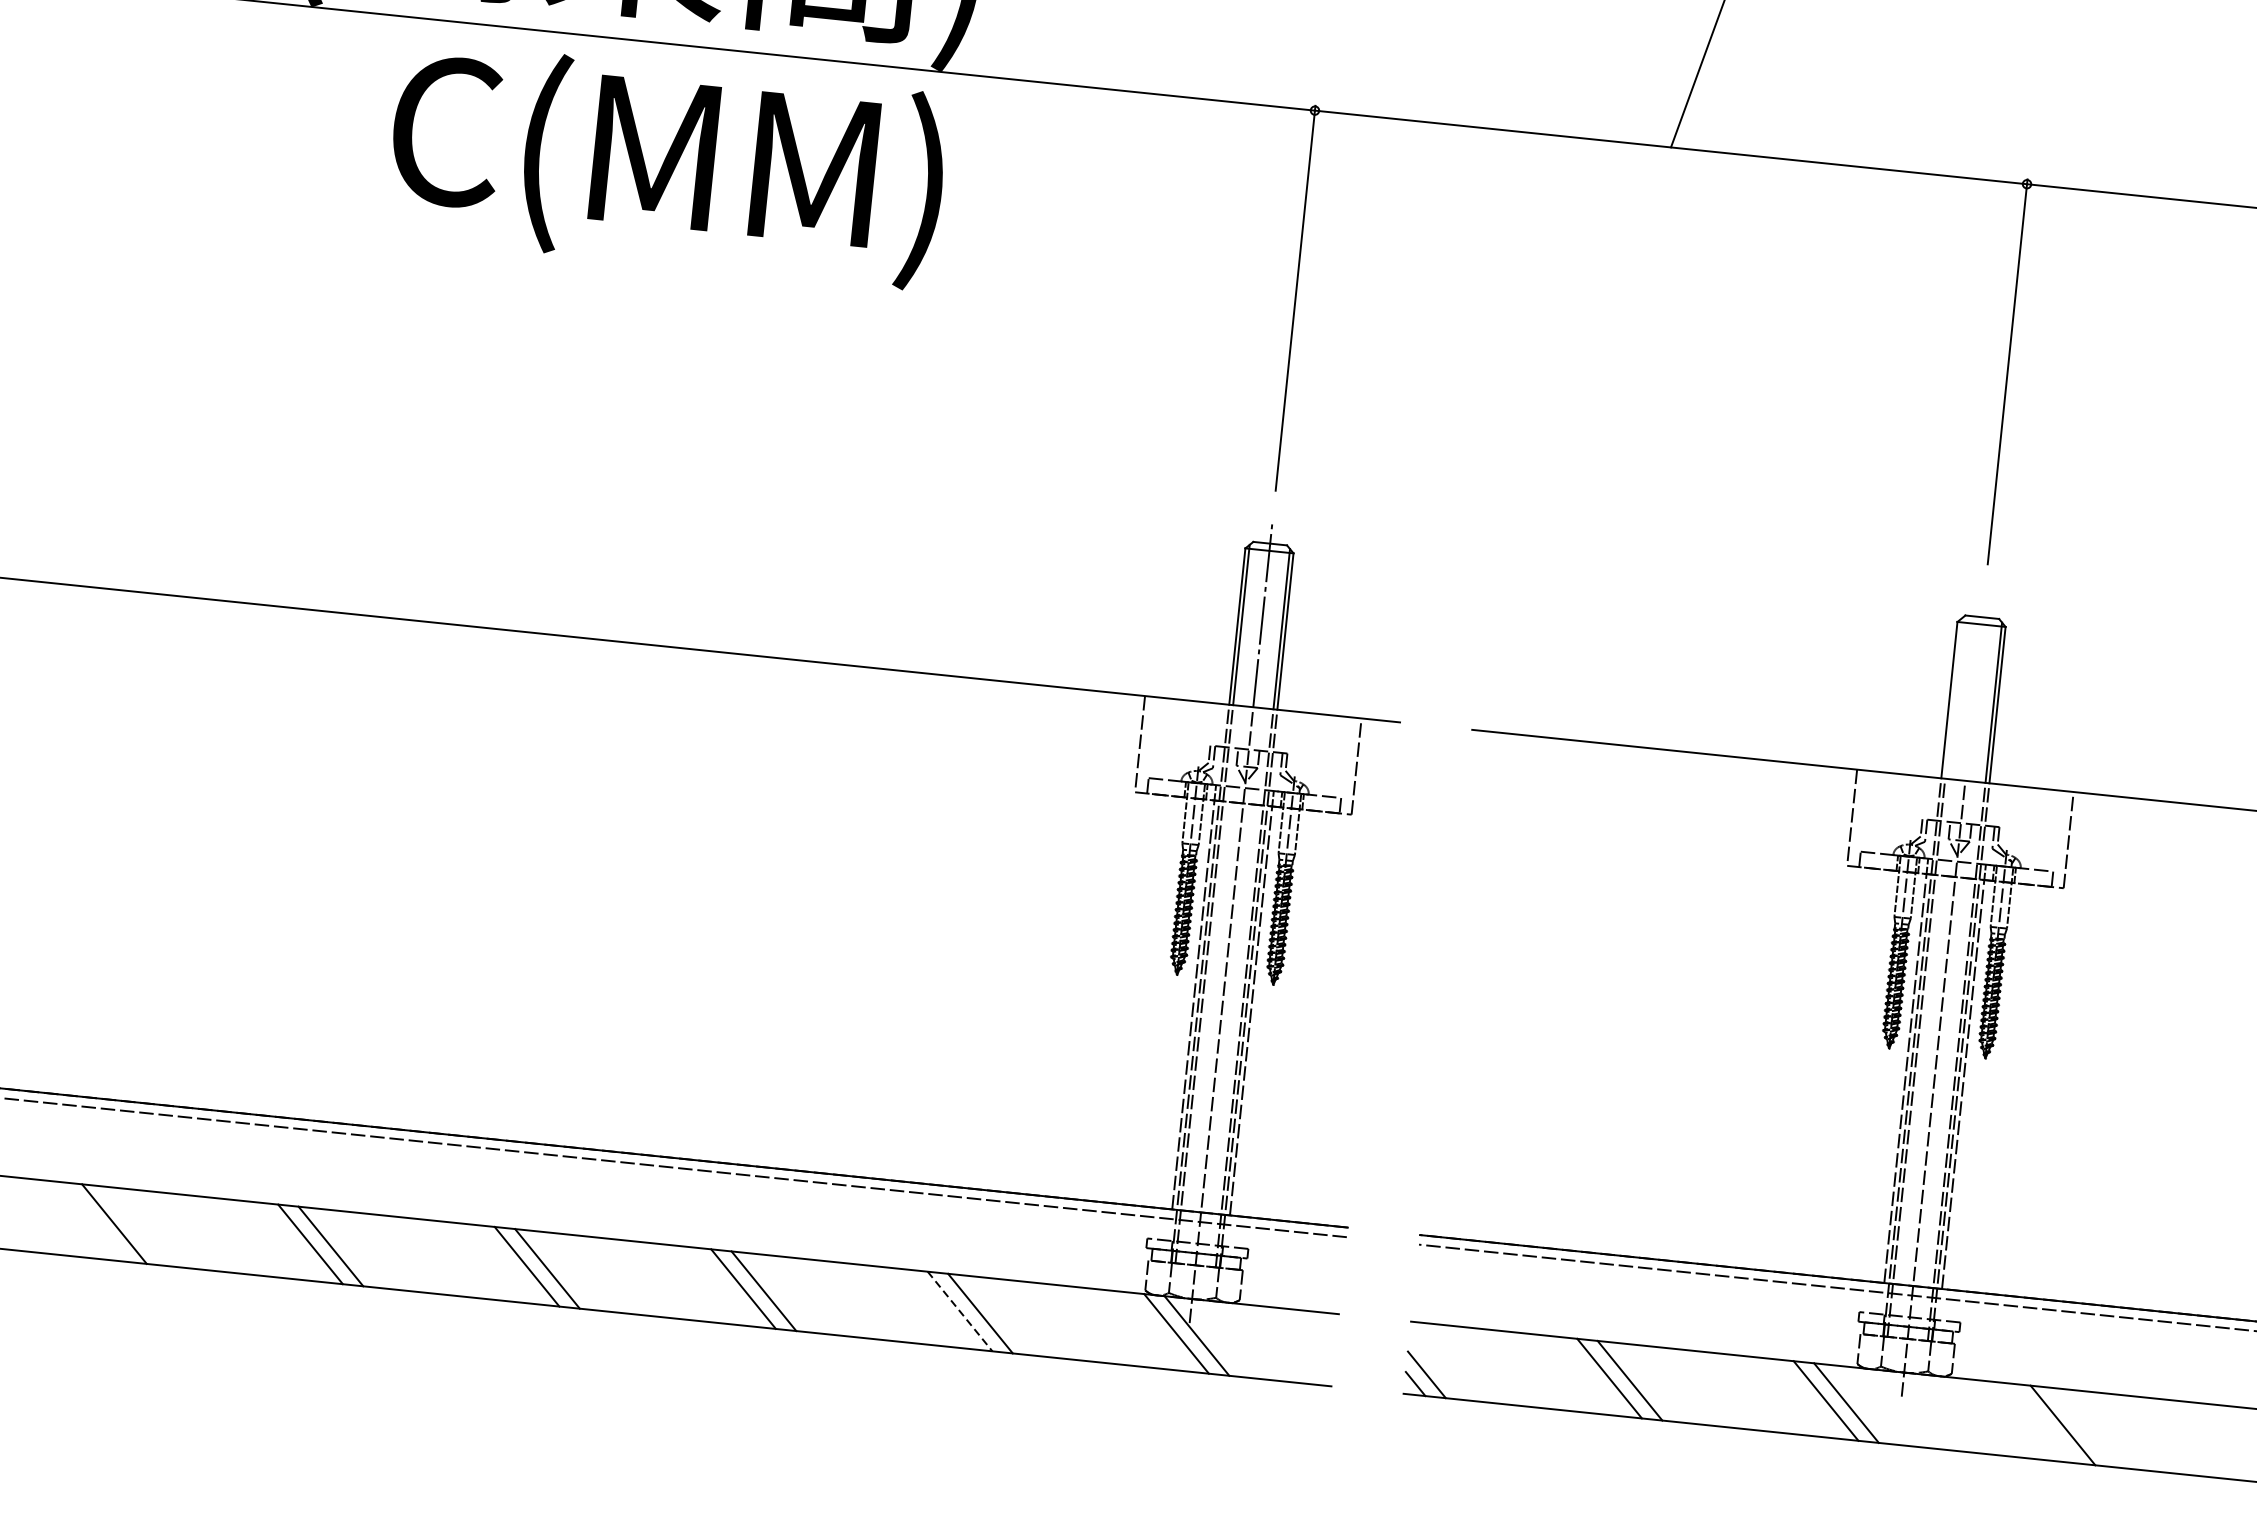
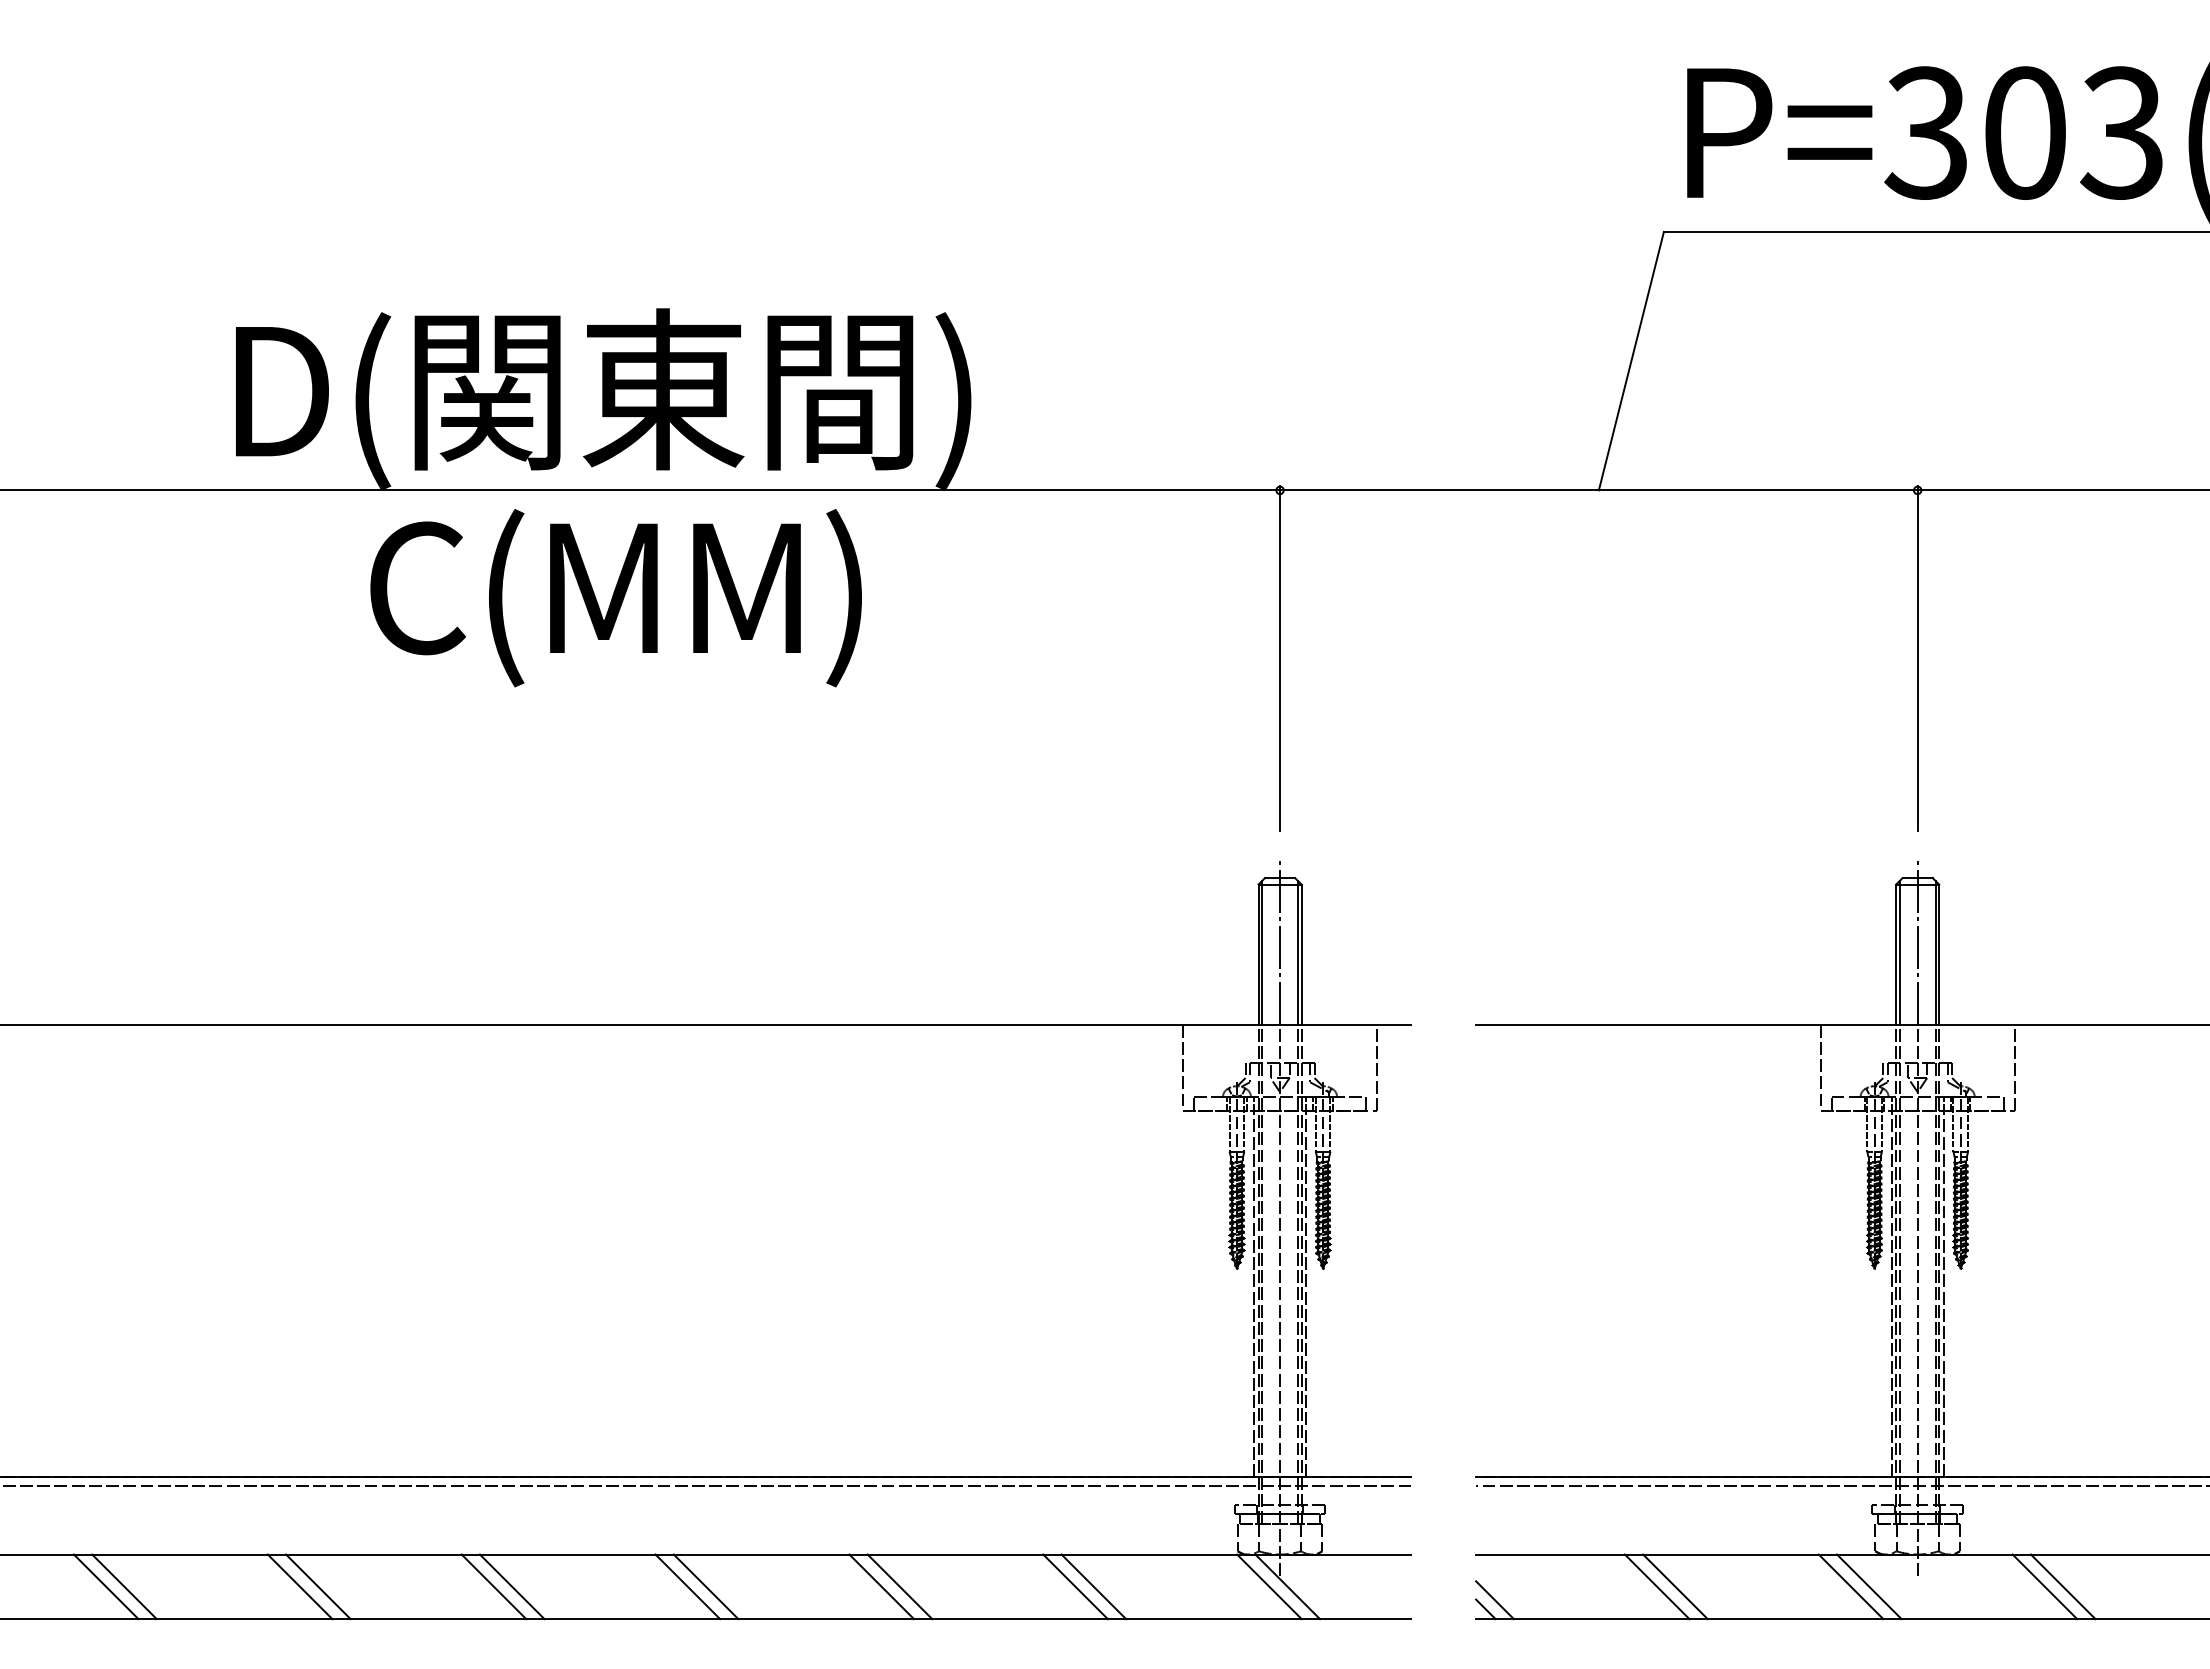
text: (666, 165) -> (615, 598), moved
line: (1974, 686) -> (1917, 940), added
line: (1953, 698) -> (1899, 952), added
line: (93, 1221) -> (299, 1586), added
line: (960, 1311) -> (1075, 1586), dashed -> solid
line: (2042, 1422) -> (2044, 1586), added

